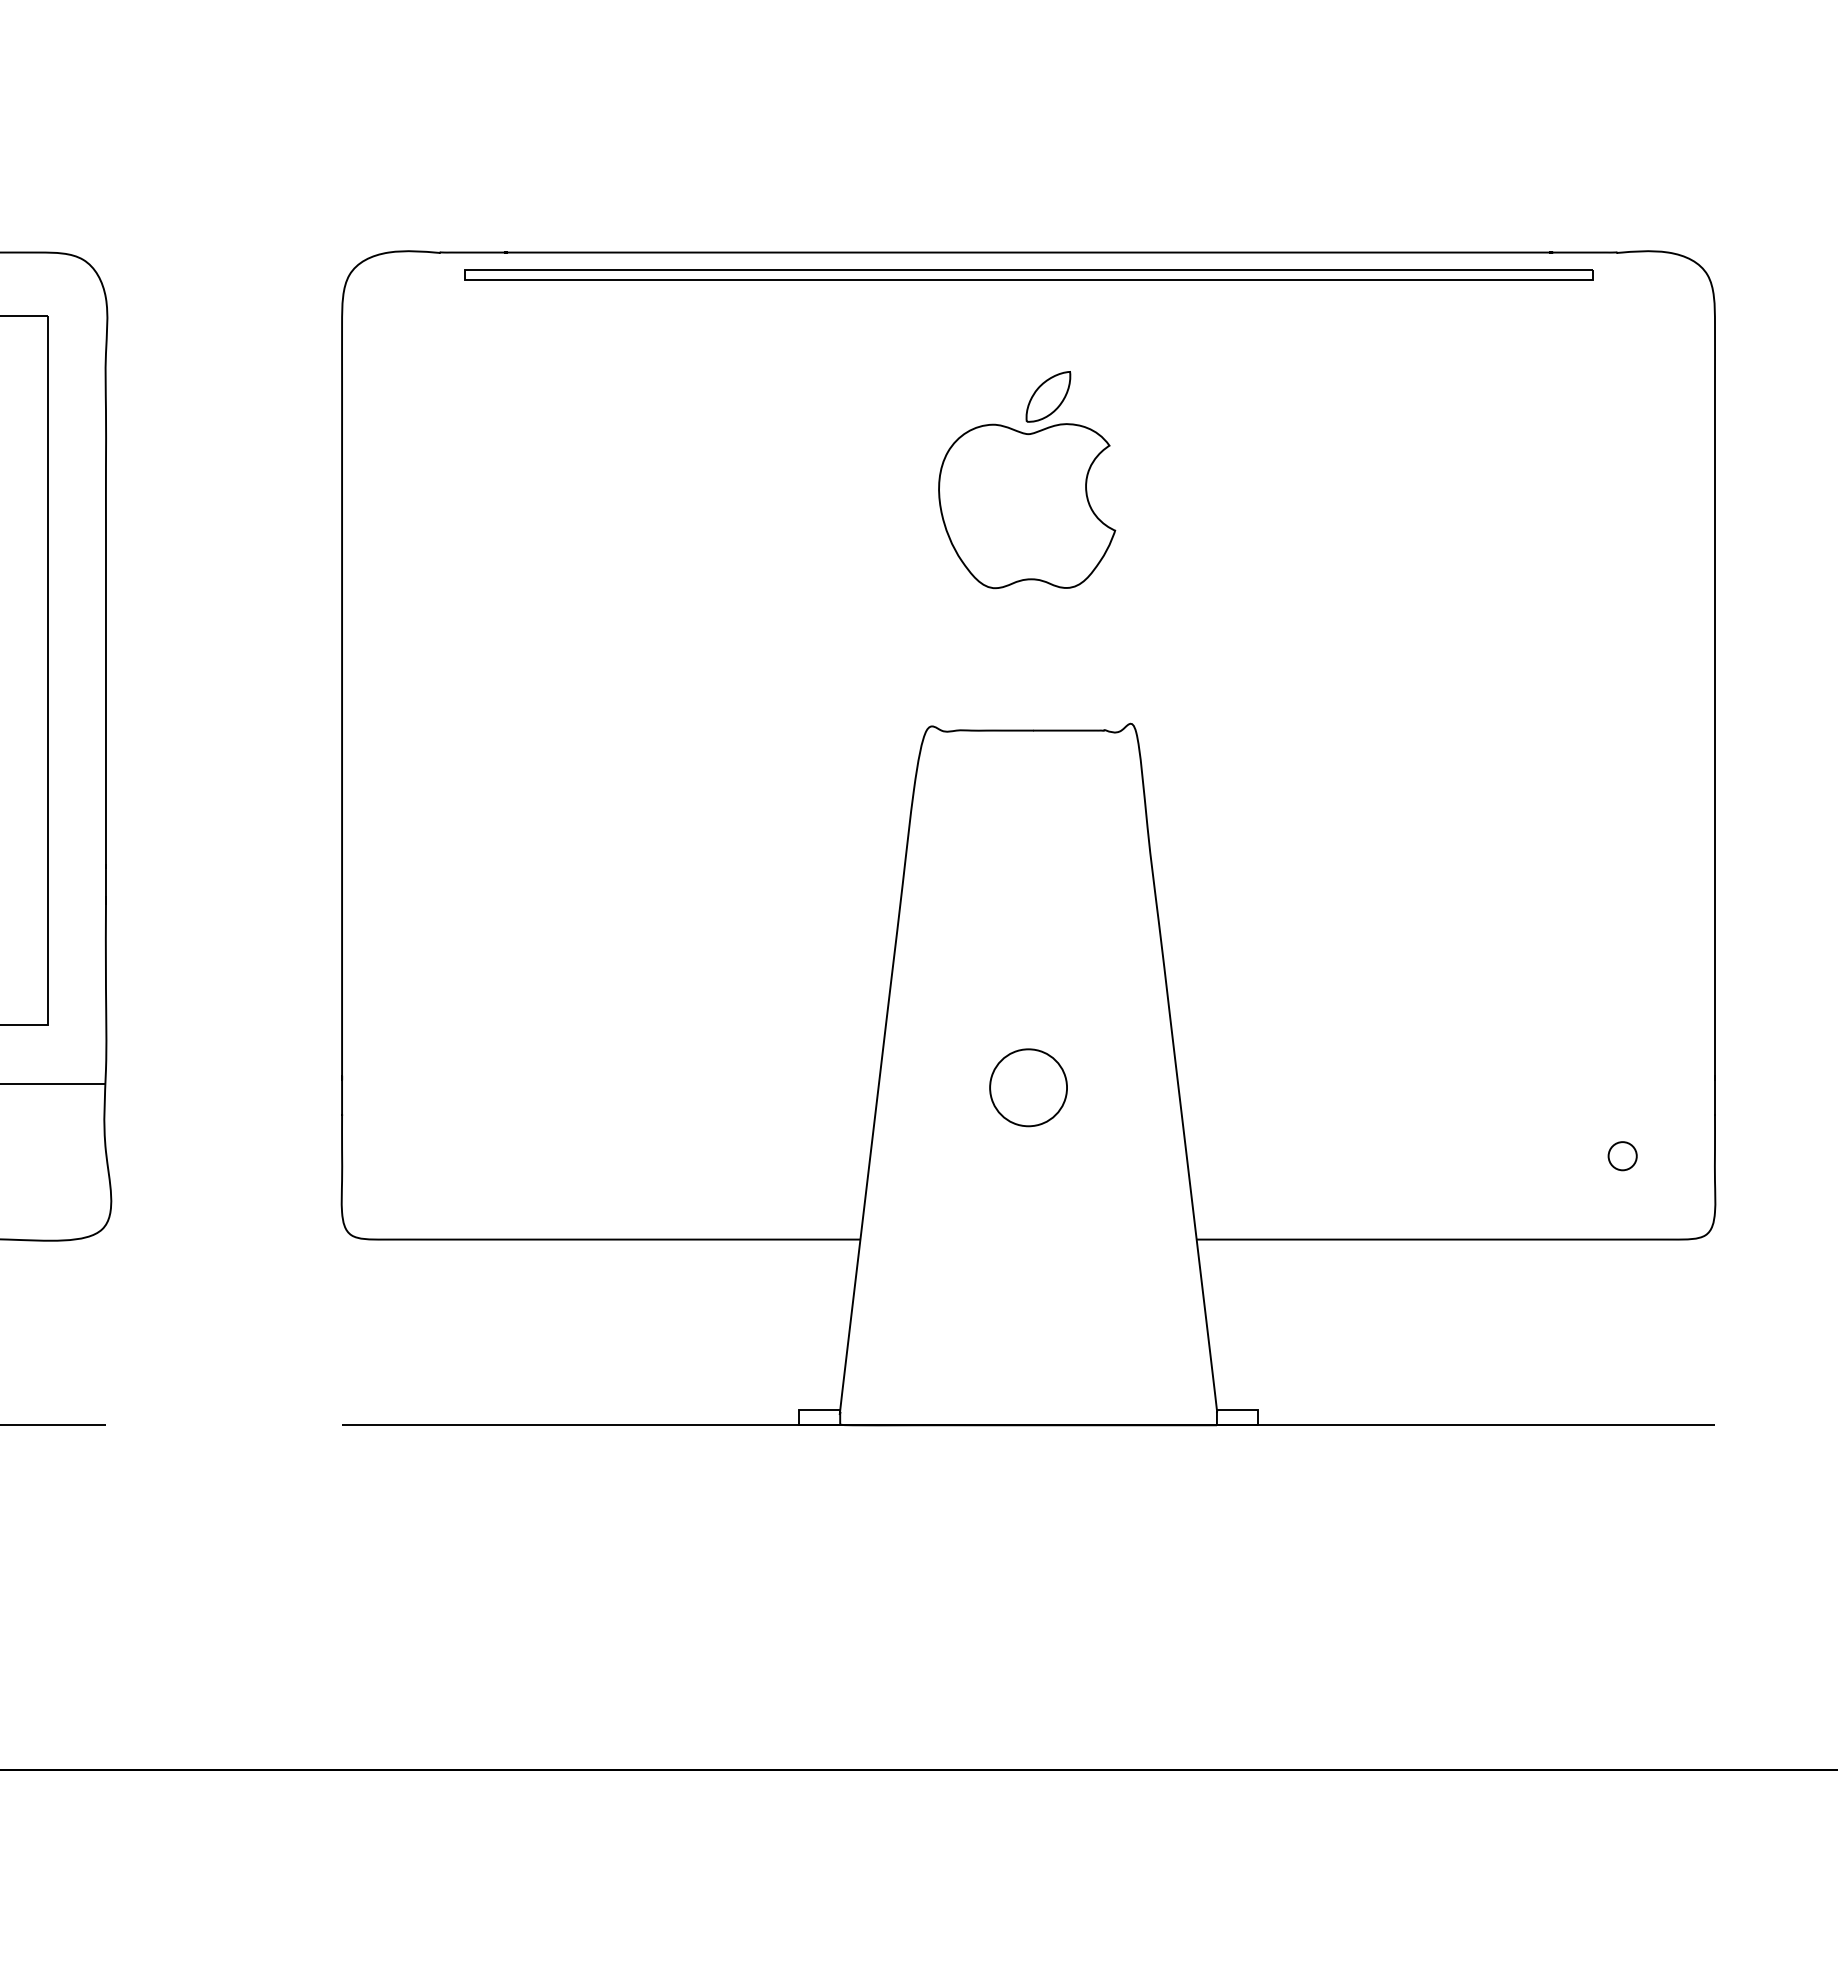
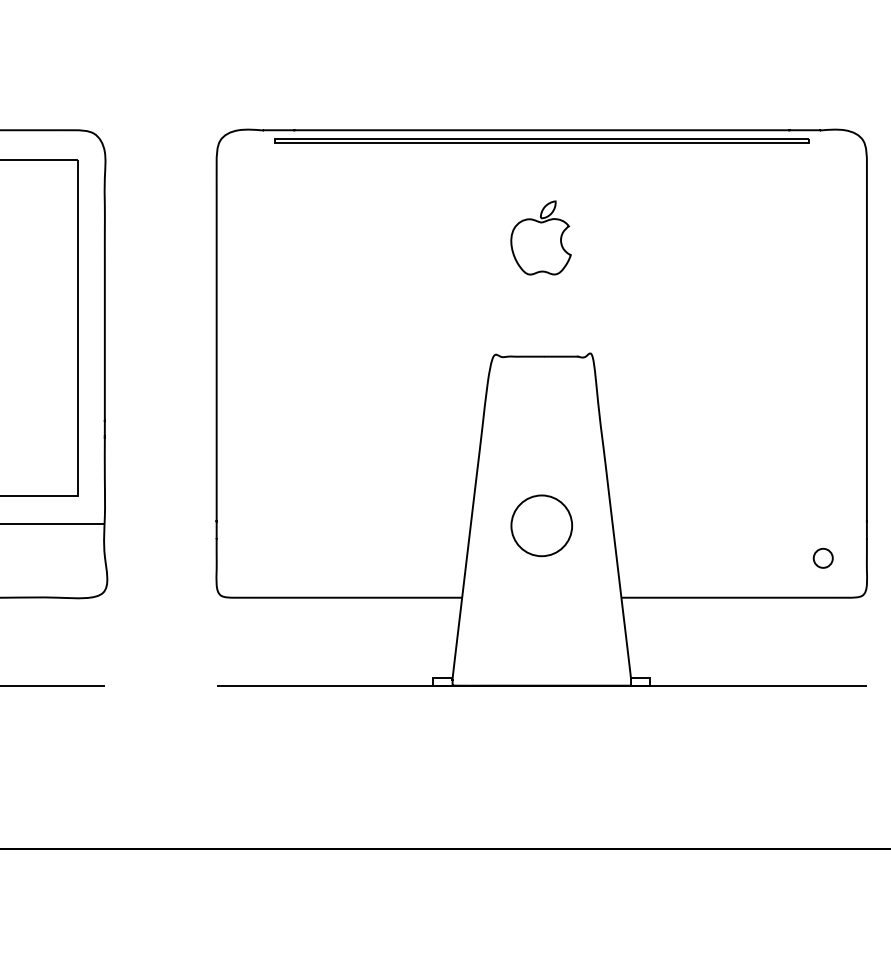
part: (1025, 478) -> (540, 237), size x0.71
circle: (1027, 1087) -> (541, 525), size x1.67
circle: (1621, 1154) -> (822, 557), size x1.43

